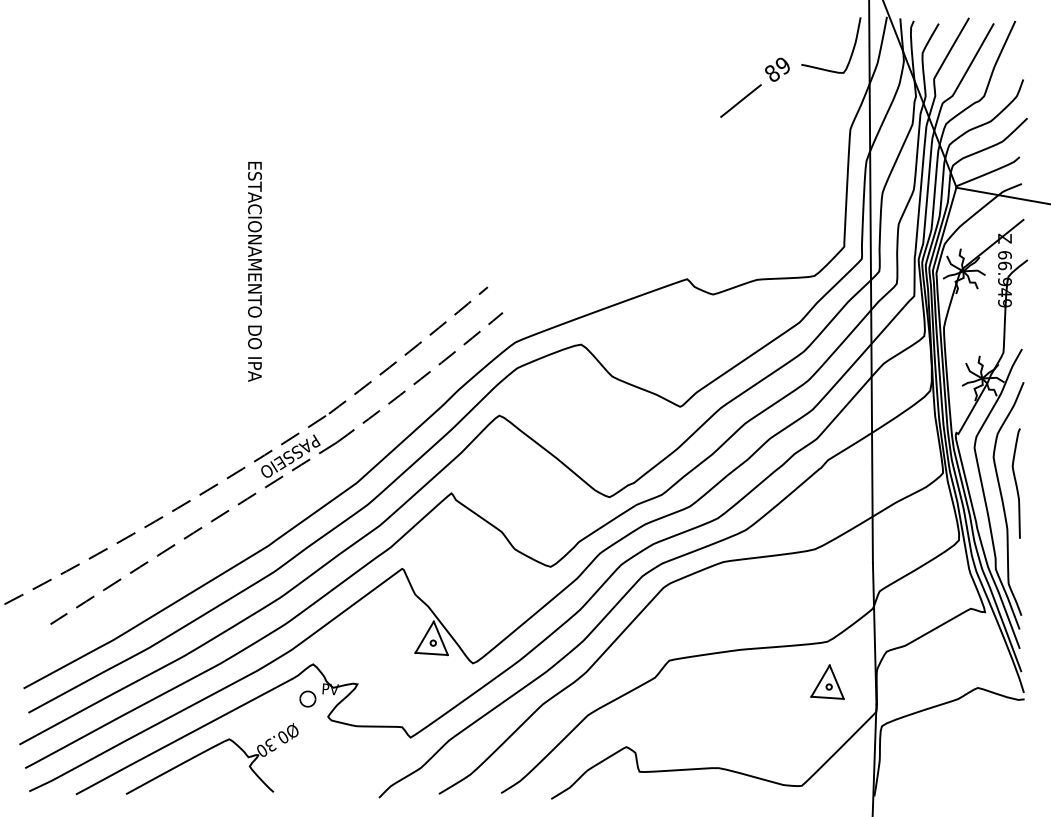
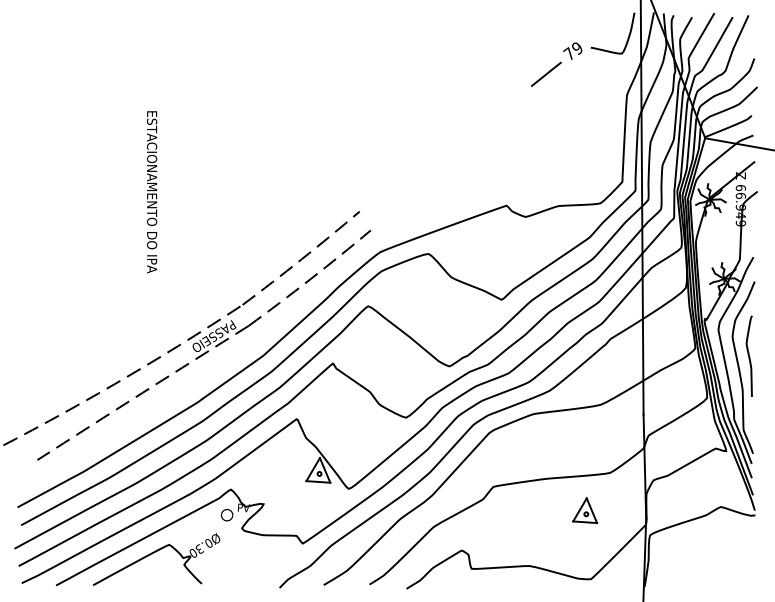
text: (771, 72) -> (568, 53), 89 -> 79
text: (255, 272) -> (152, 192), moved
part: (828, 681) -> (585, 510), moved

